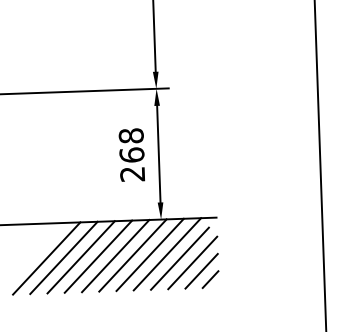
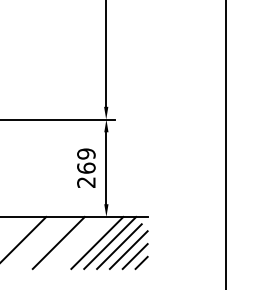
text: (131, 135) -> (86, 153), 268 -> 269
line: (132, 254) -> (84, 242), removed
line: (115, 255) -> (71, 242), removed
line: (80, 256) -> (45, 242), removed
line: (64, 257) -> (33, 242), removed

